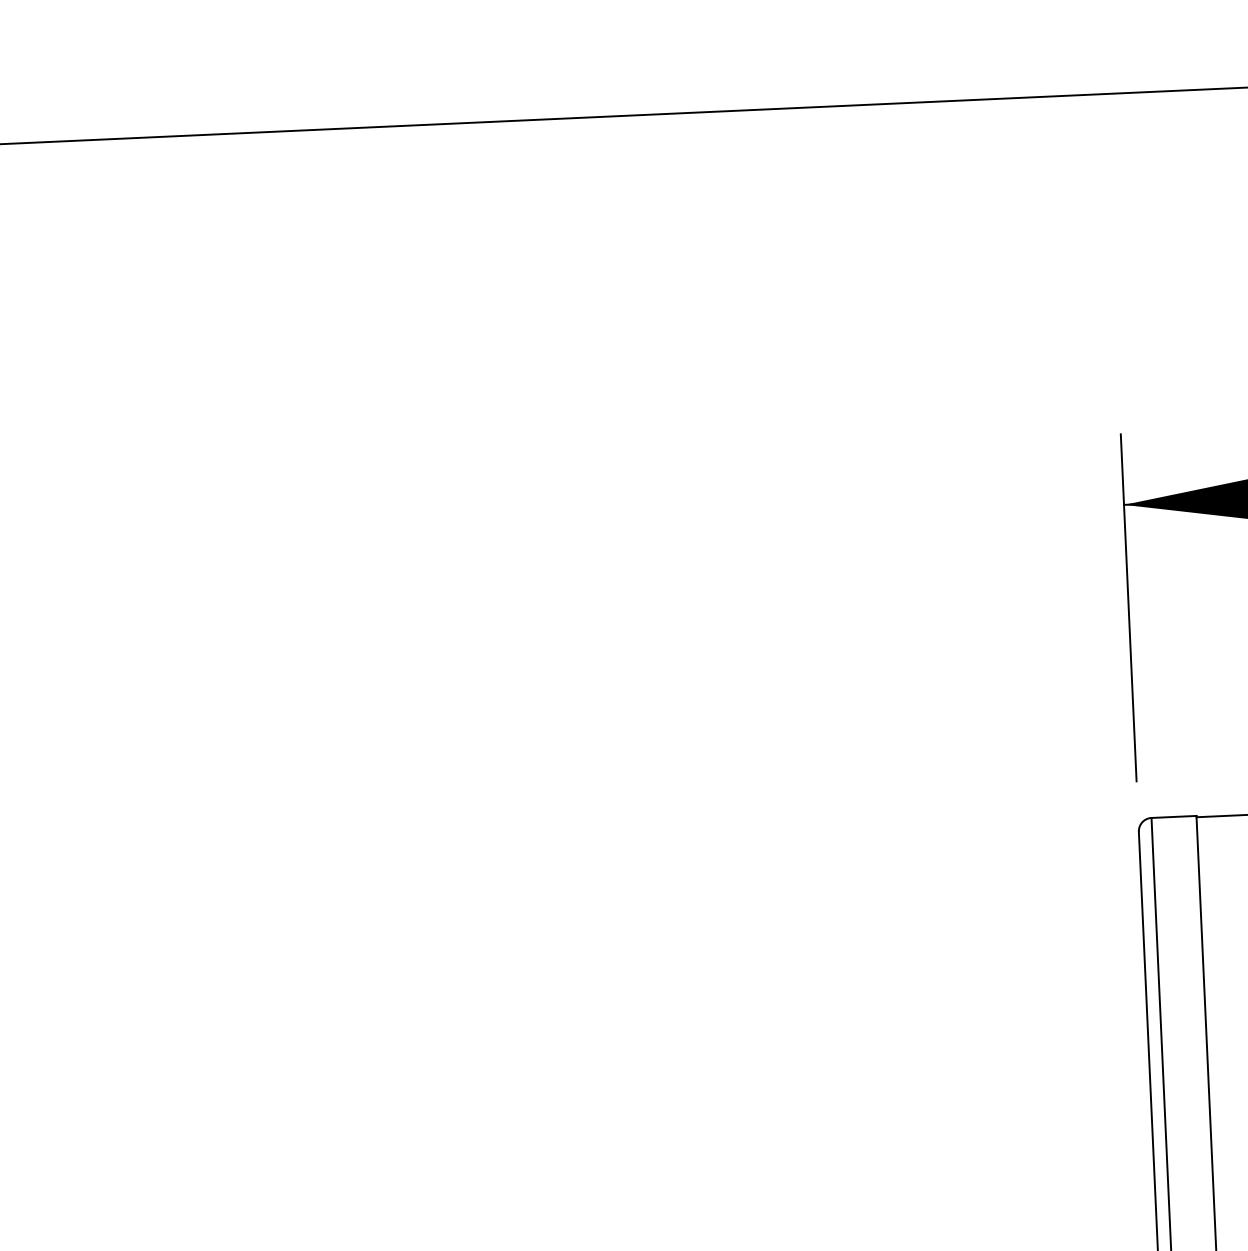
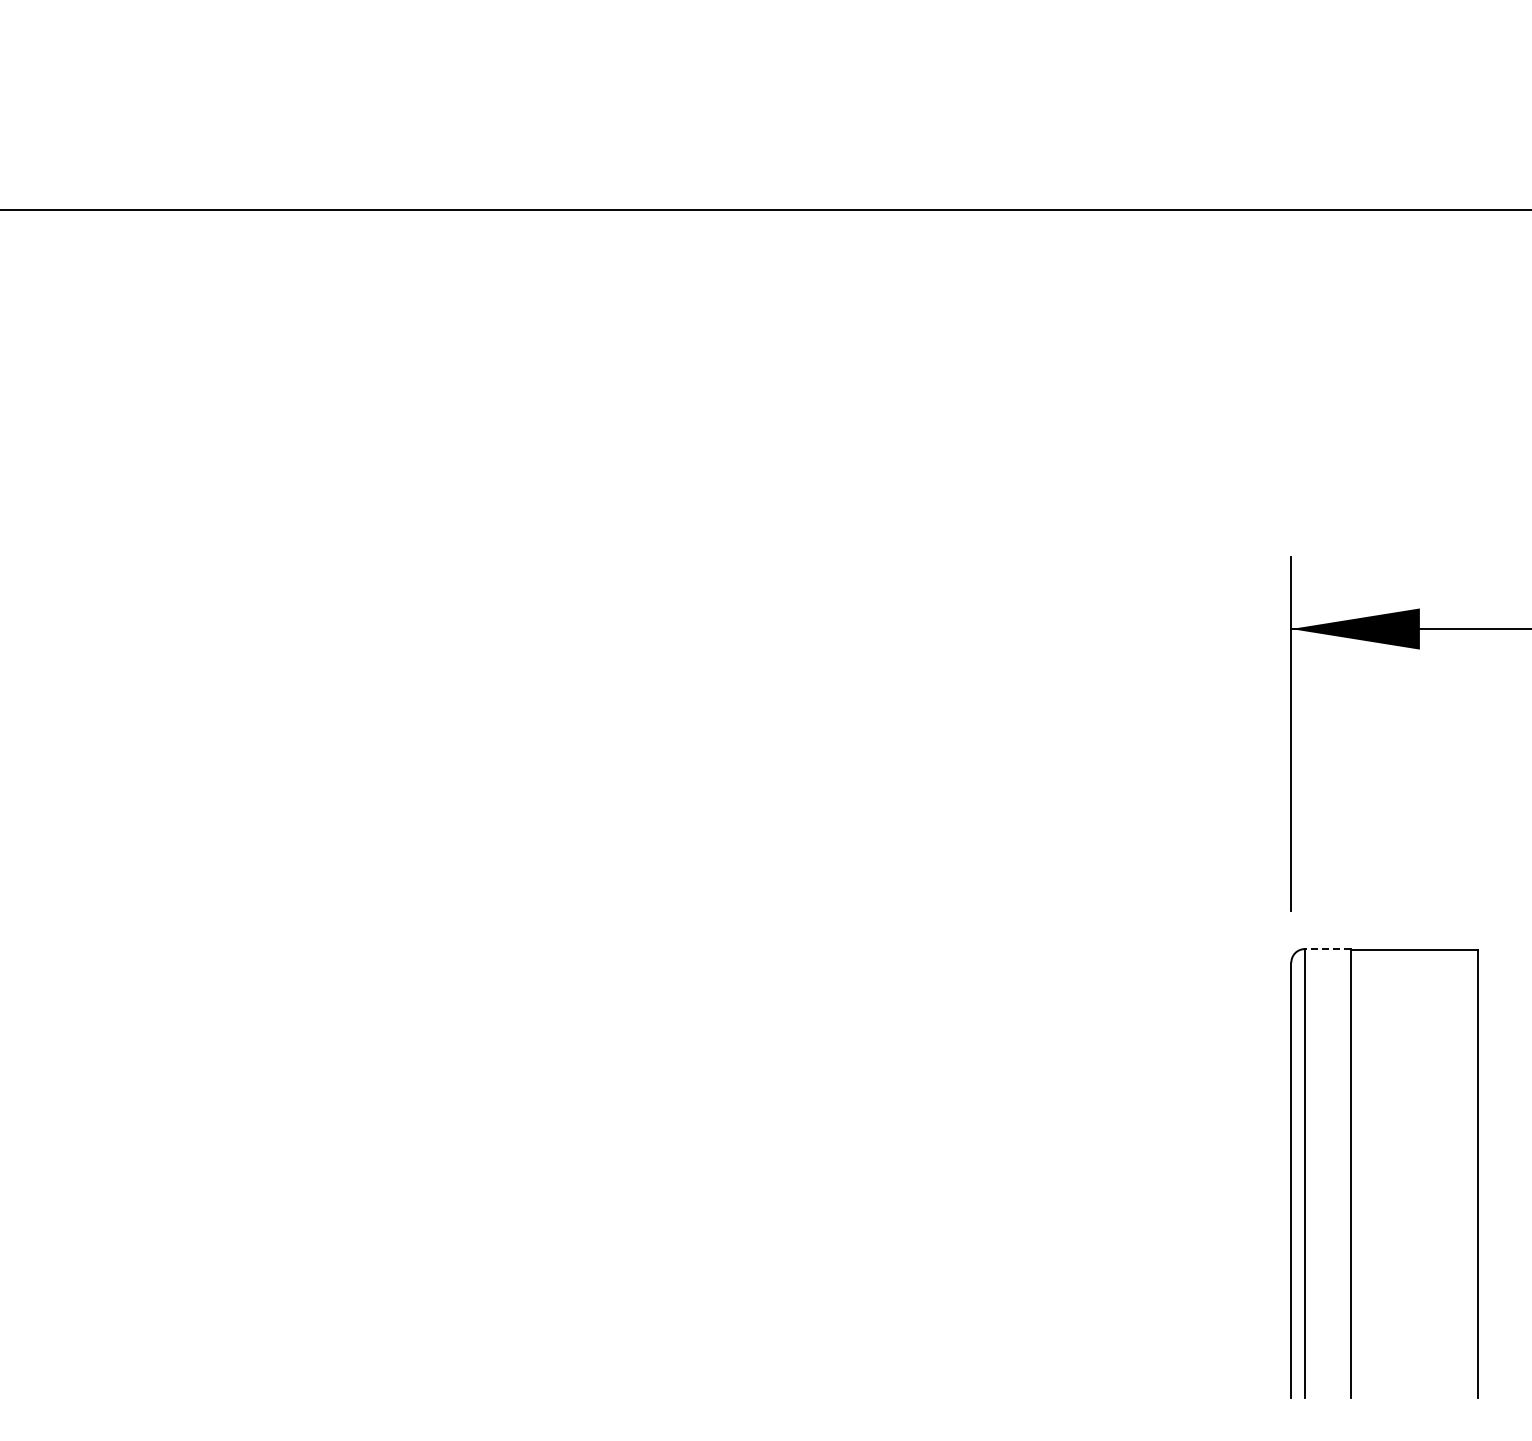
line: (1173, 817) -> (1327, 949), solid -> dashed

